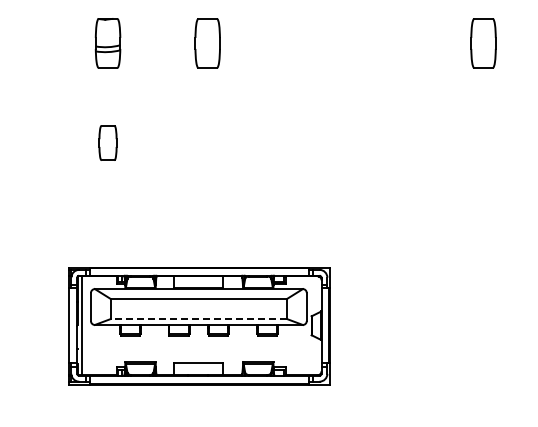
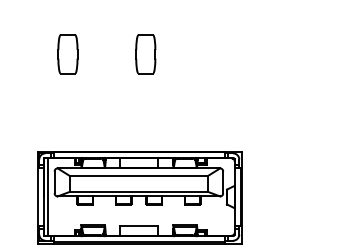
part: (107, 142) -> (67, 53), size x1.43
part: (207, 142) -> (145, 53), added
line: (198, 319) -> (138, 192), dashed -> solid

